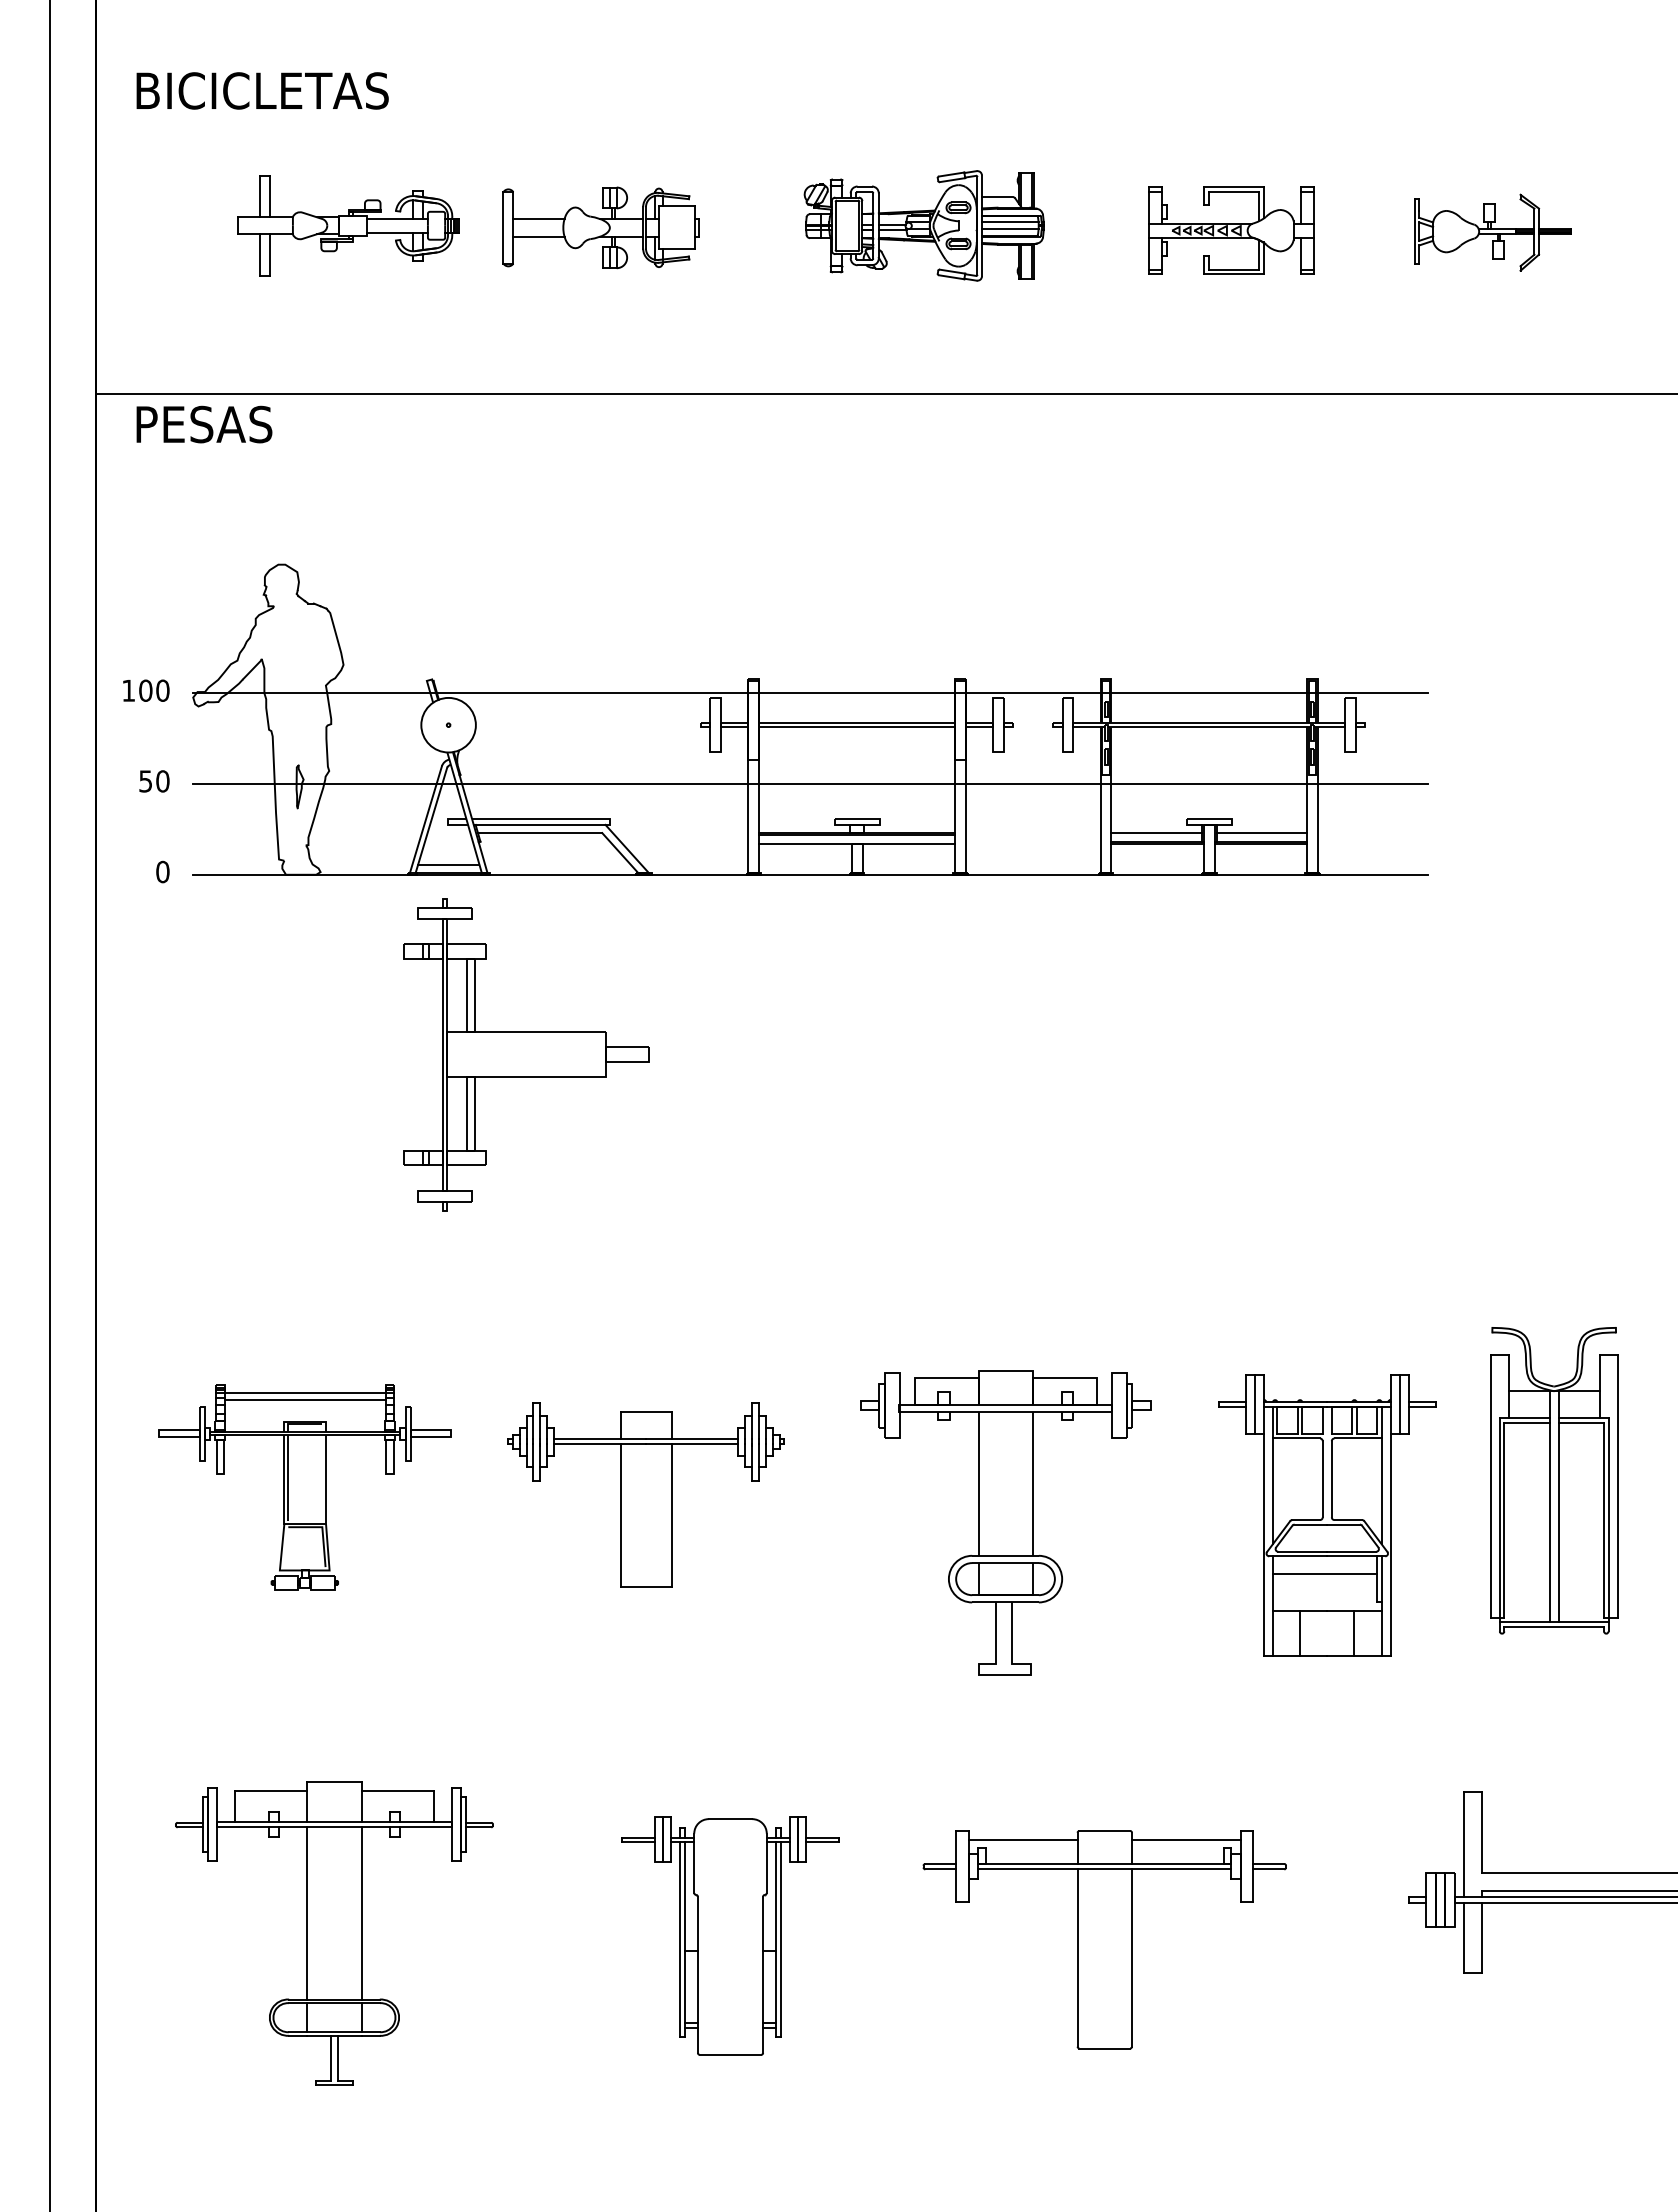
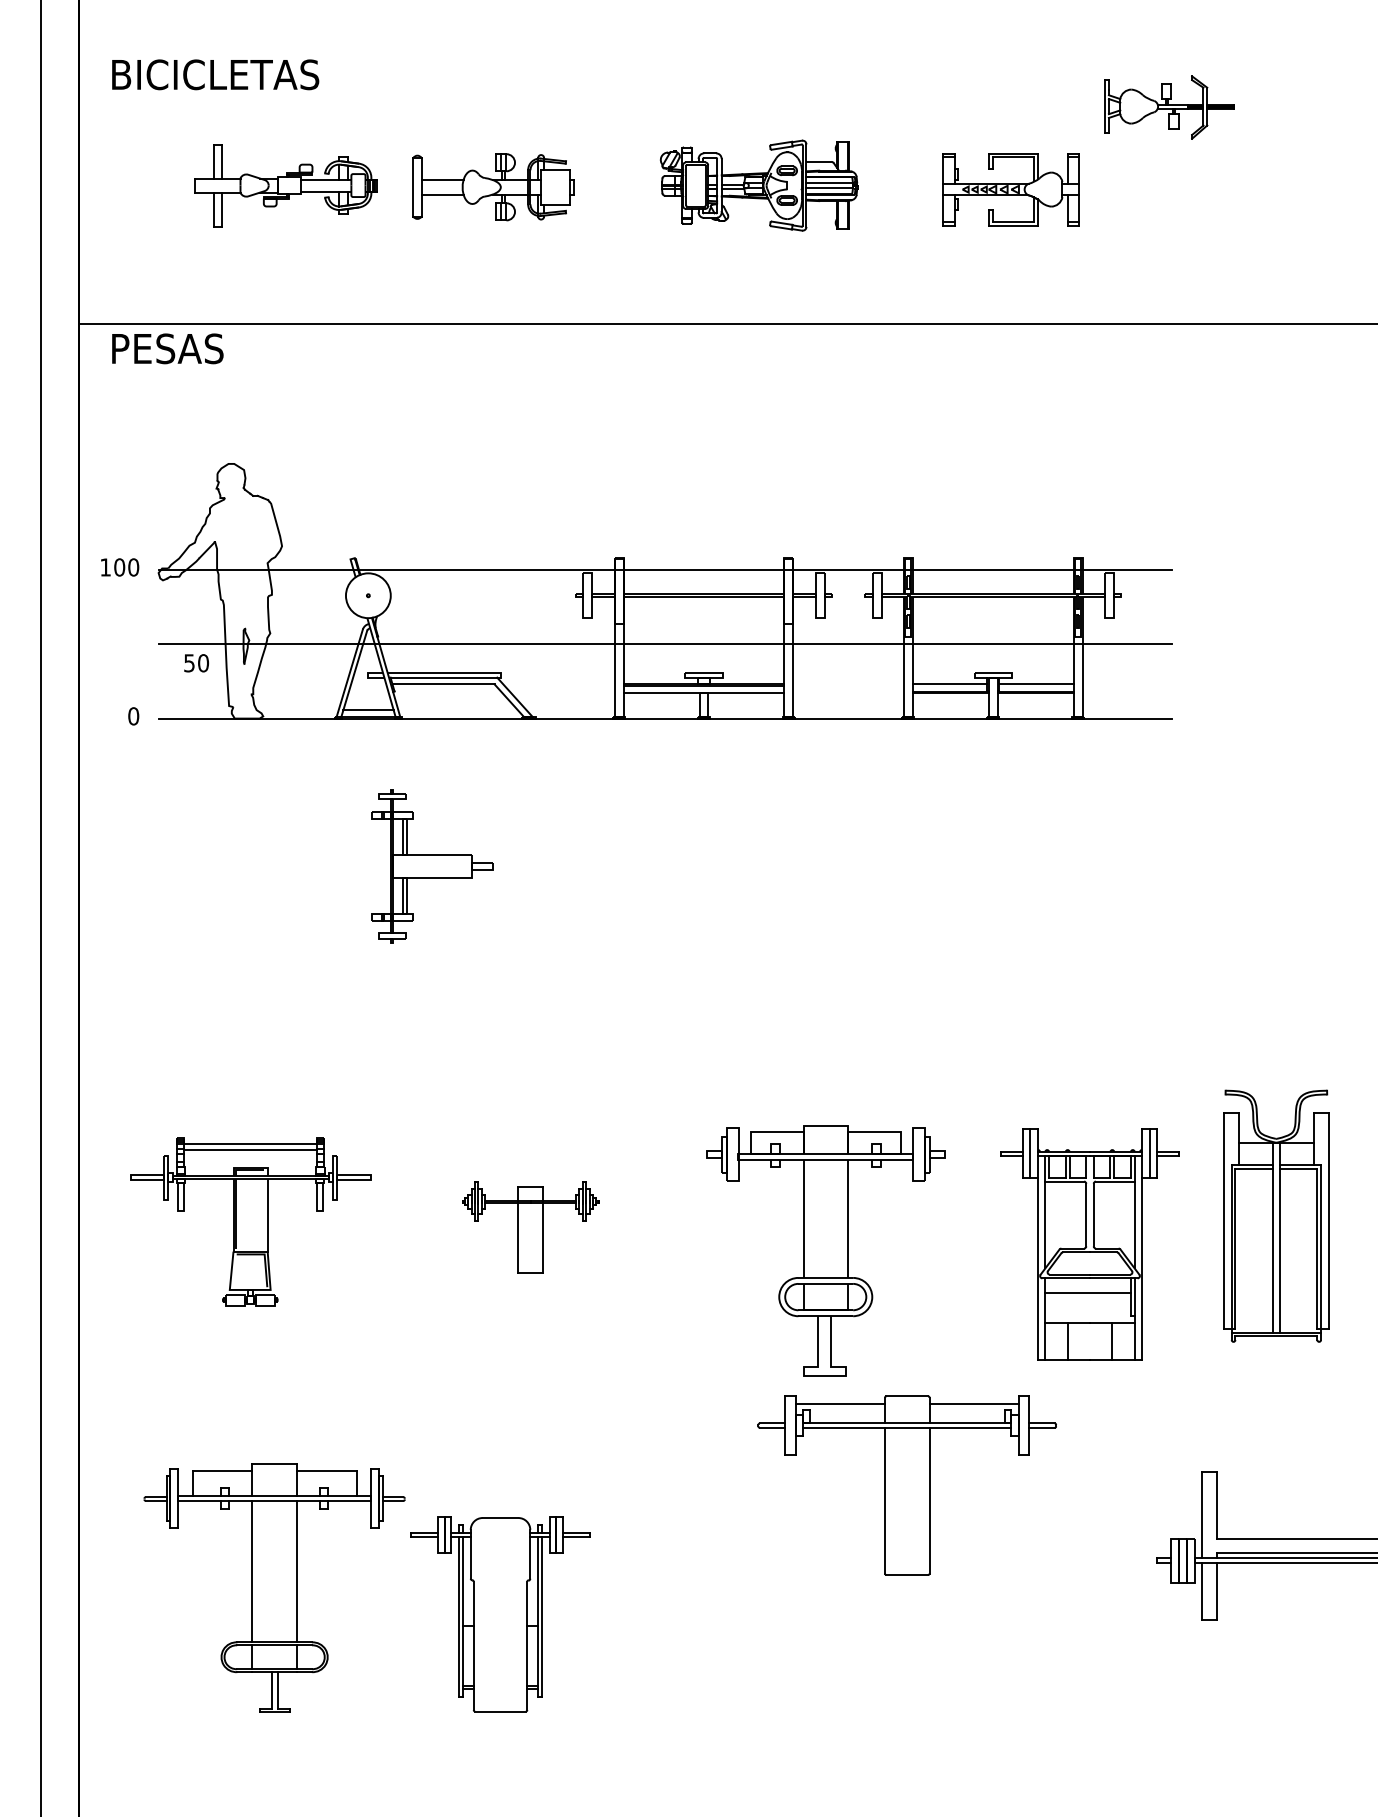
part: (1492, 232) -> (1169, 107), moved
text: (154, 781) -> (196, 663), moved
part: (526, 1054) -> (432, 866), size x0.6
part: (645, 1494) -> (530, 1227), size x0.6
part: (730, 1935) -> (500, 1613), moved
part: (1104, 1939) -> (907, 1485), moved

